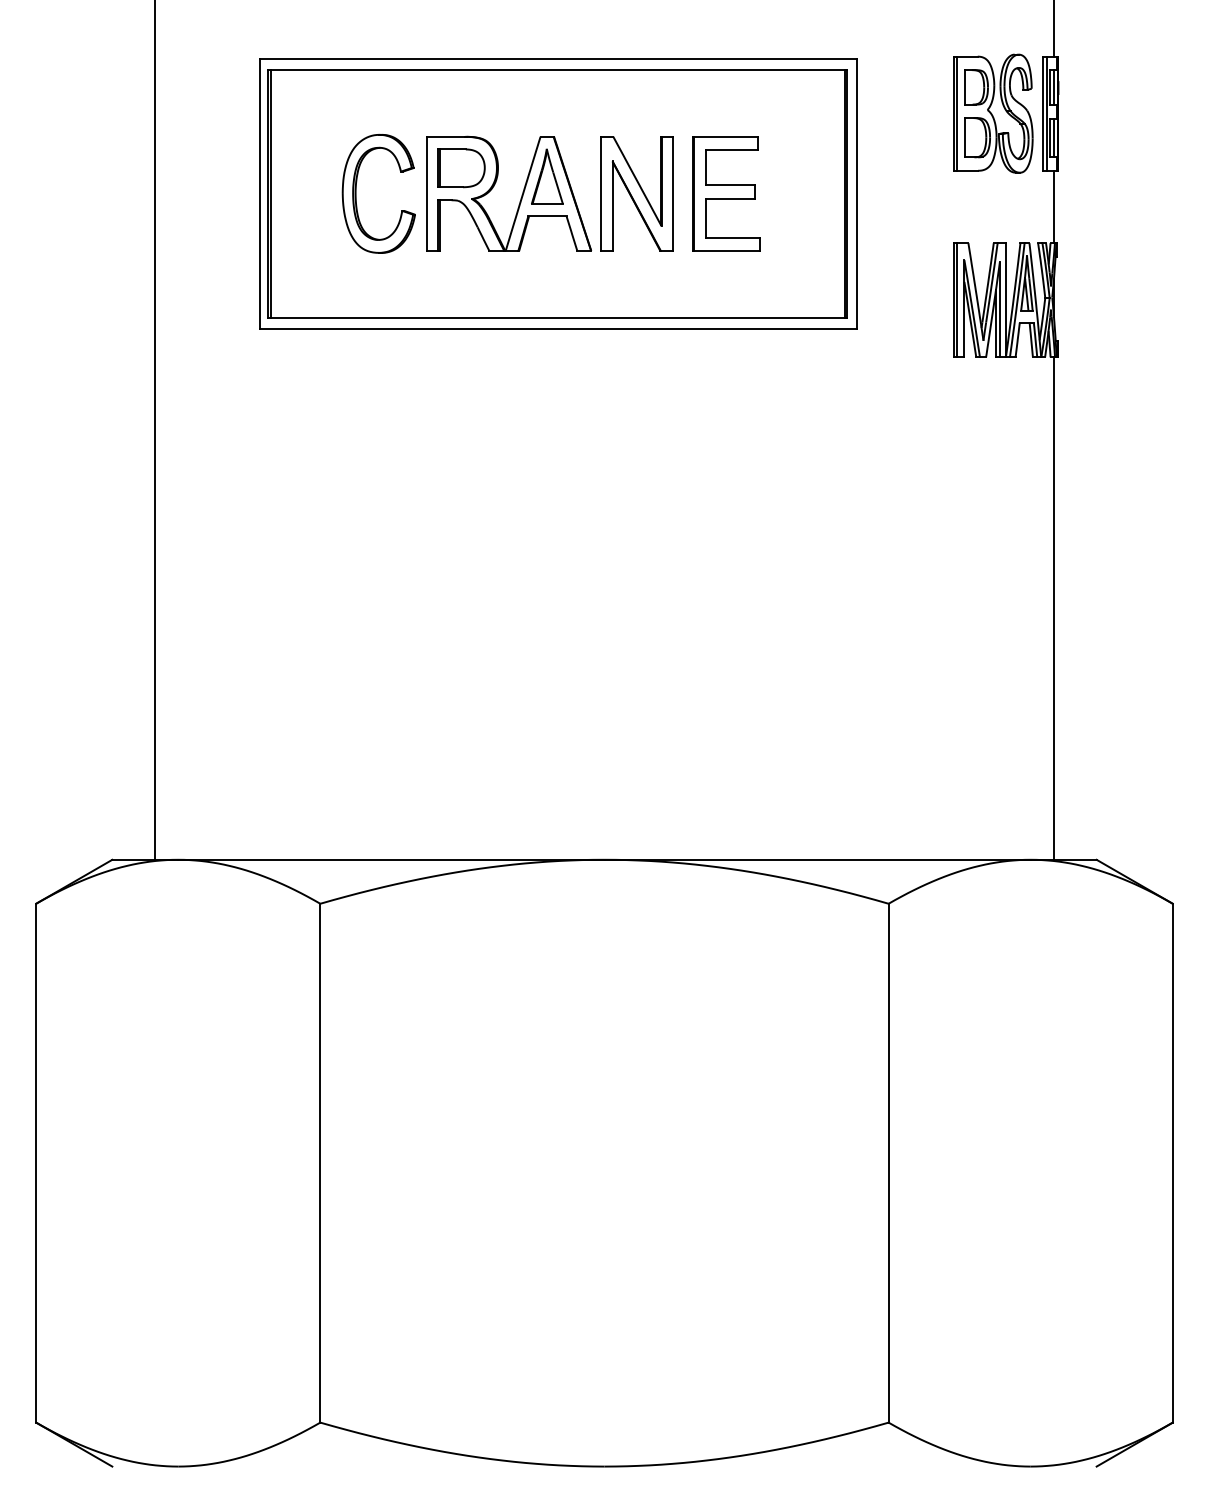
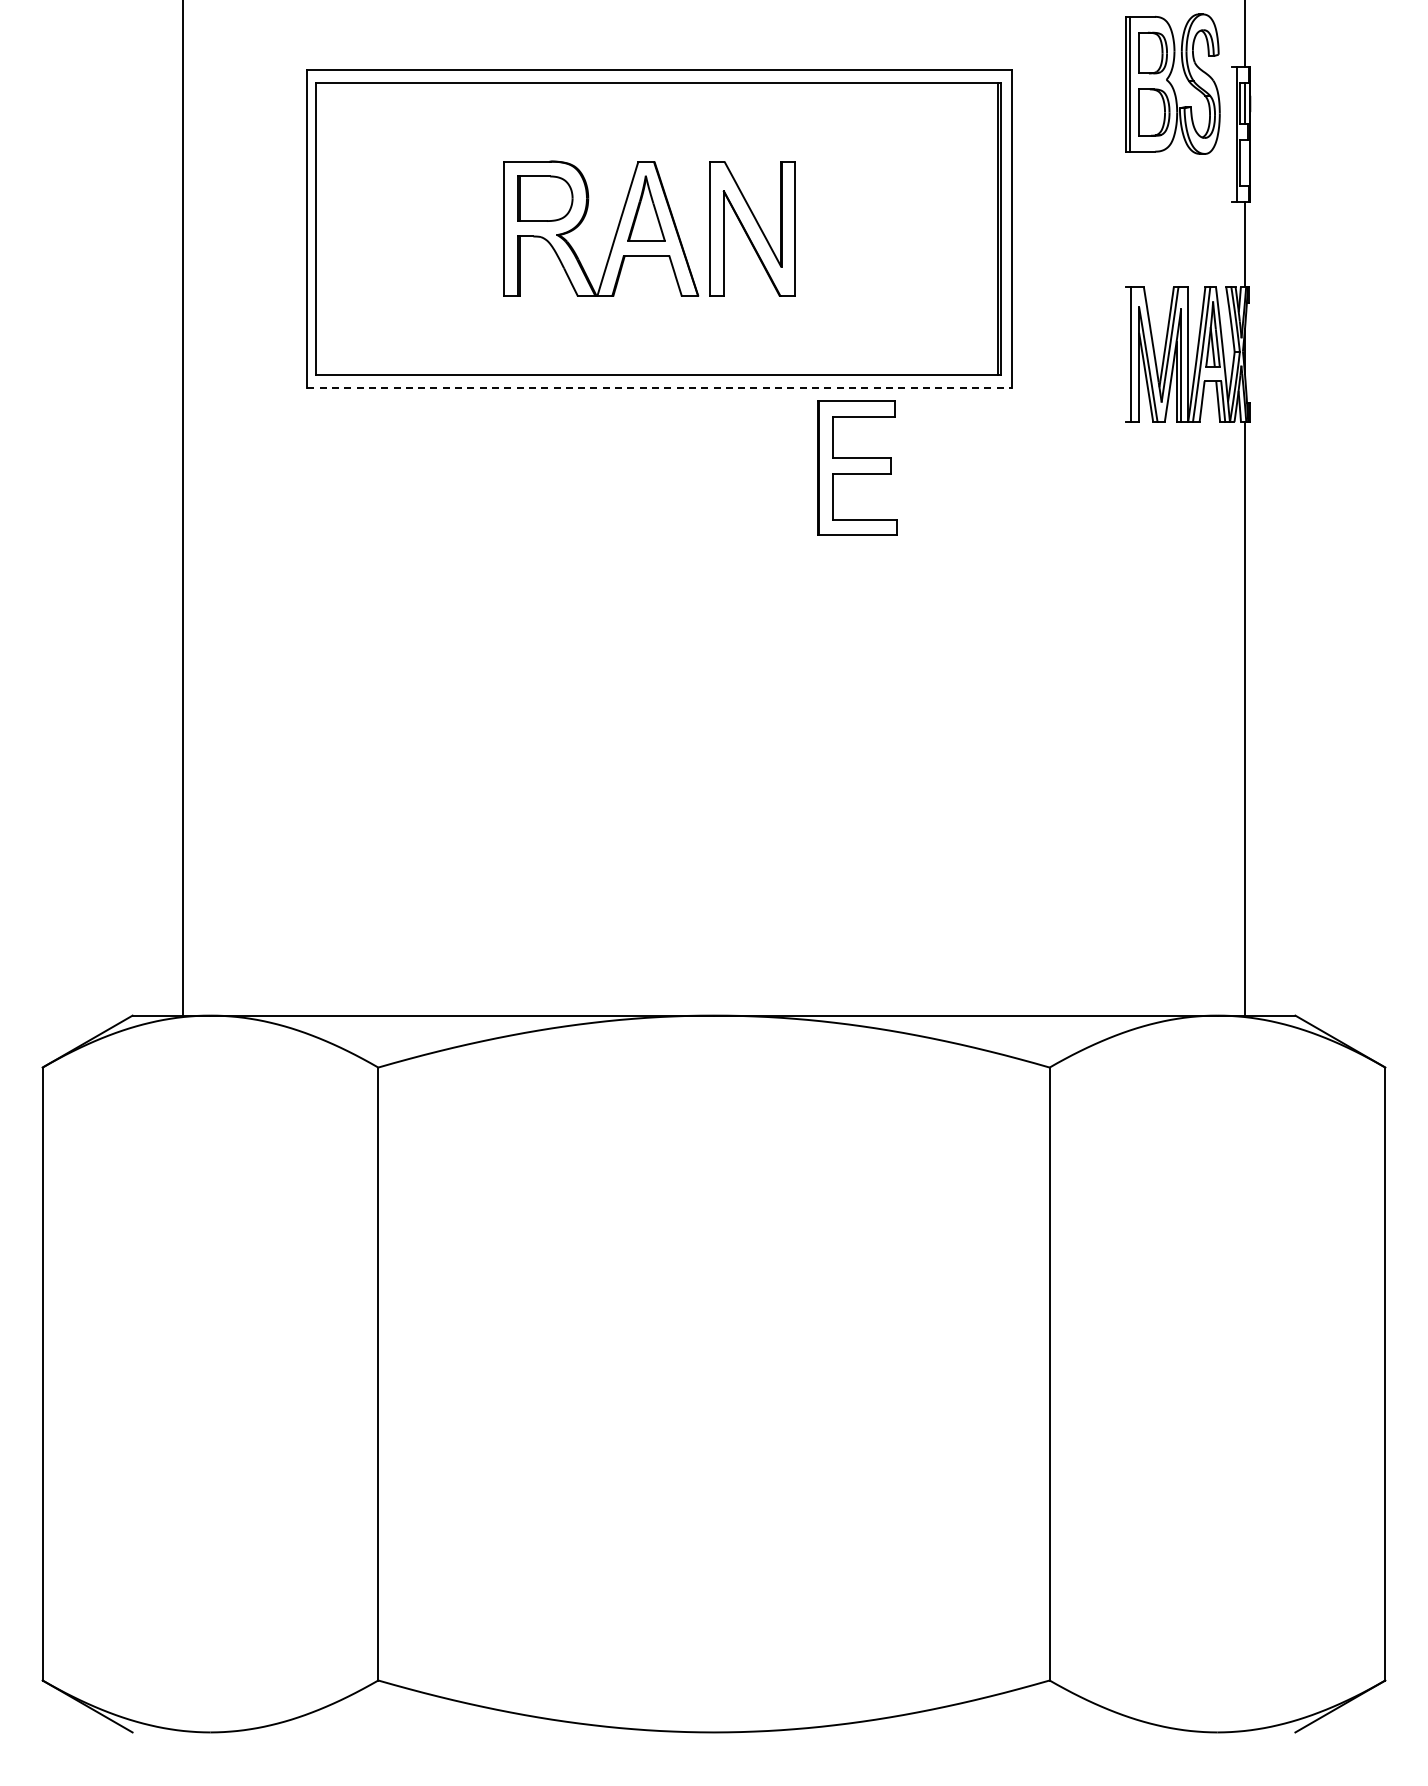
part: (992, 113) -> (1172, 83), moved
line: (1042, 113) -> (1231, 133), removed
line: (1053, 137) -> (1244, 162), removed
part: (356, 187) -> (421, 221), removed
part: (725, 193) -> (857, 467), moved
line: (271, 194) -> (320, 229), removed
line: (953, 300) -> (1126, 354), removed
line: (559, 328) -> (660, 388), solid -> dashed

